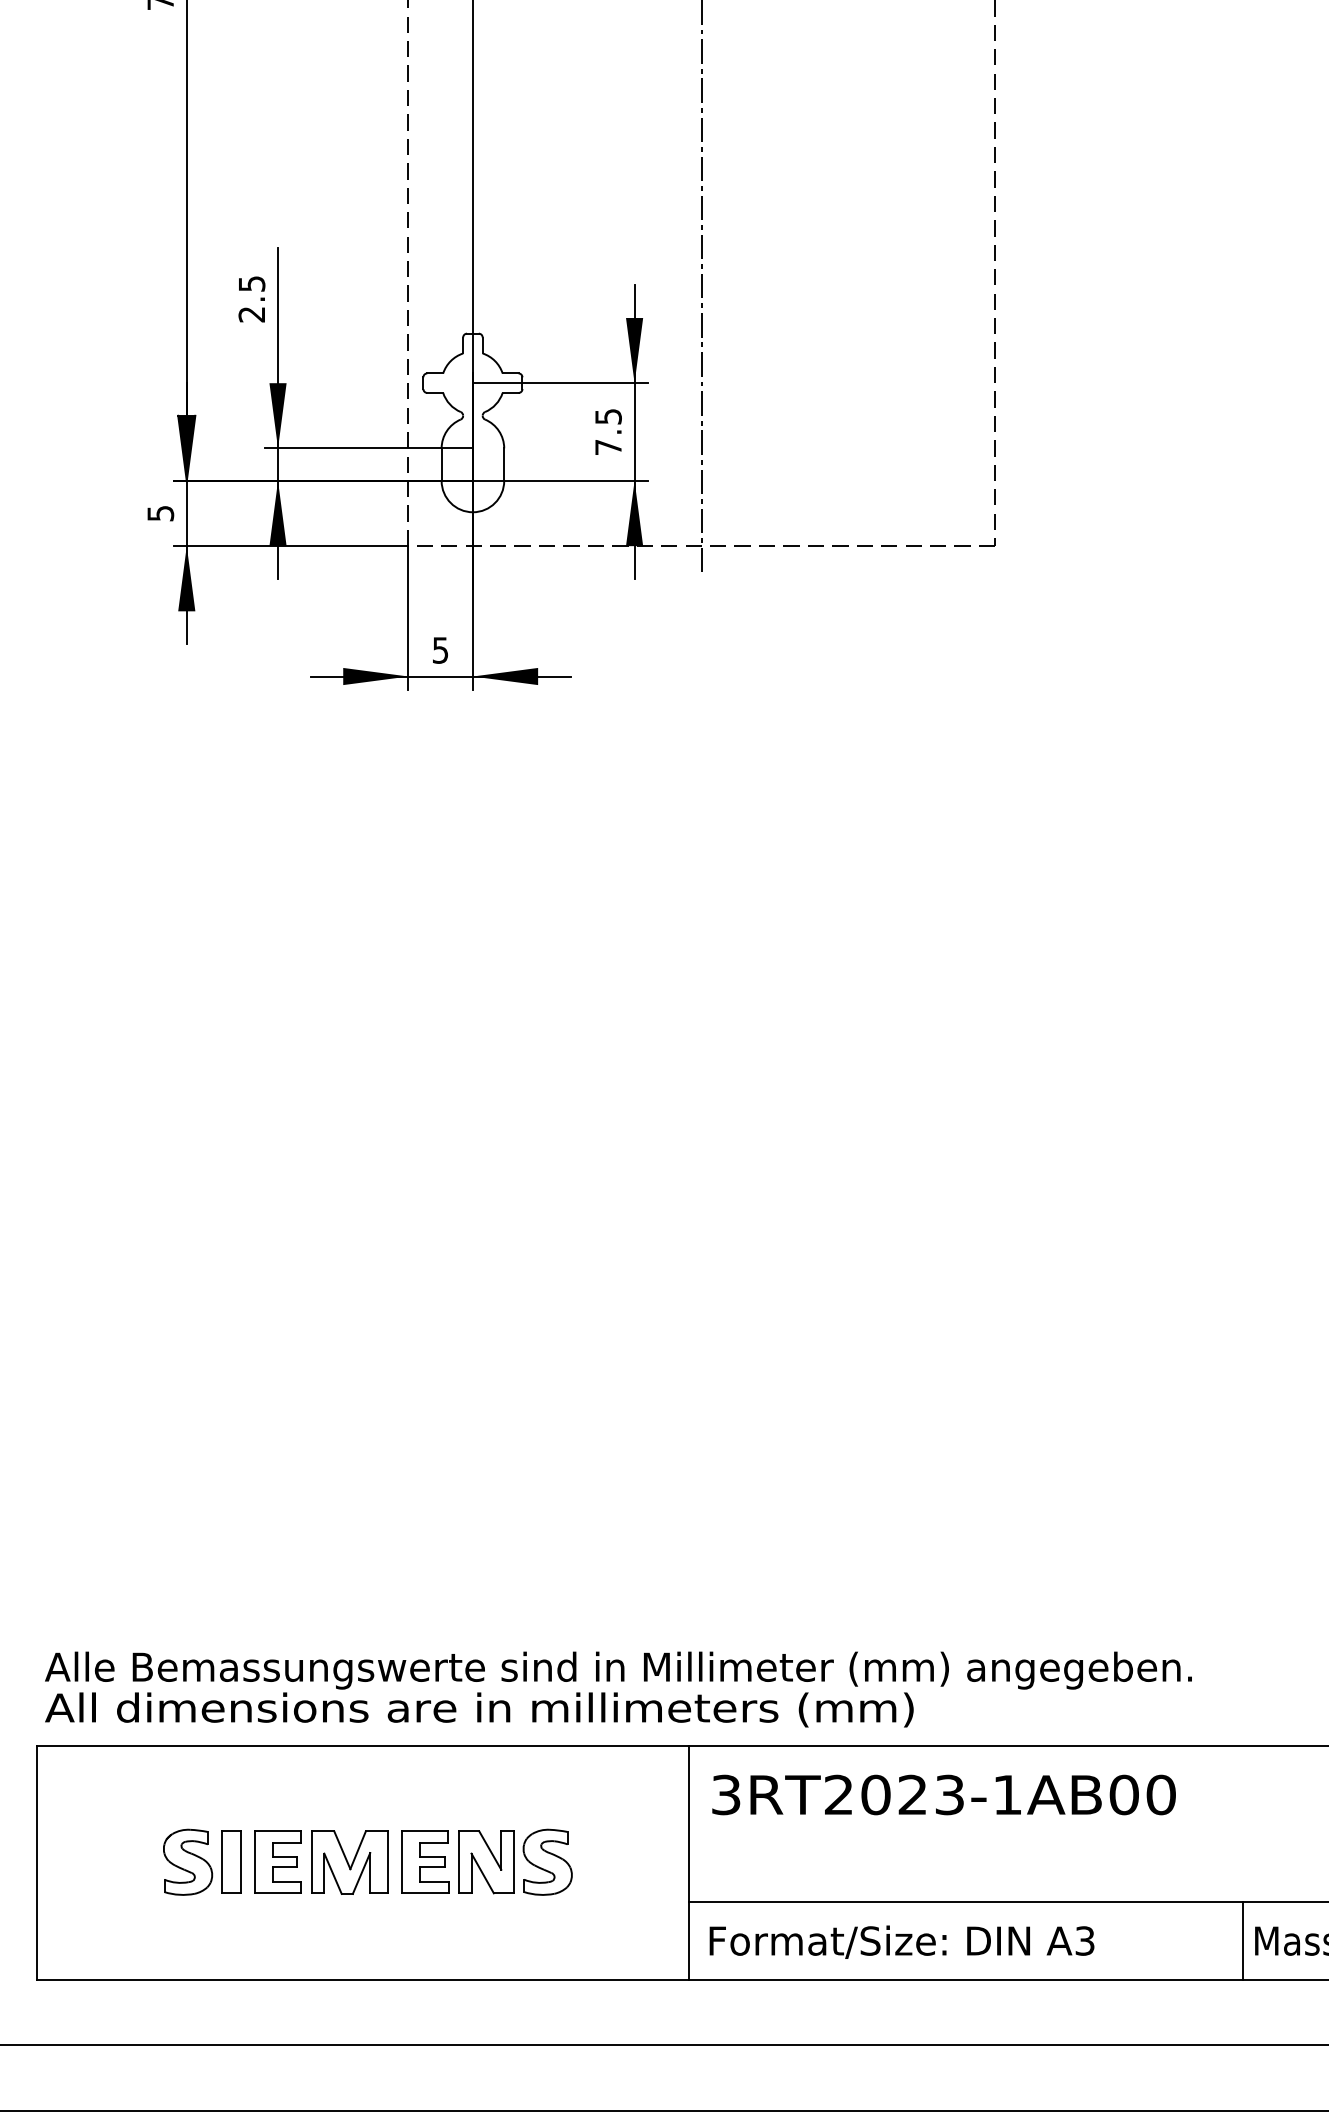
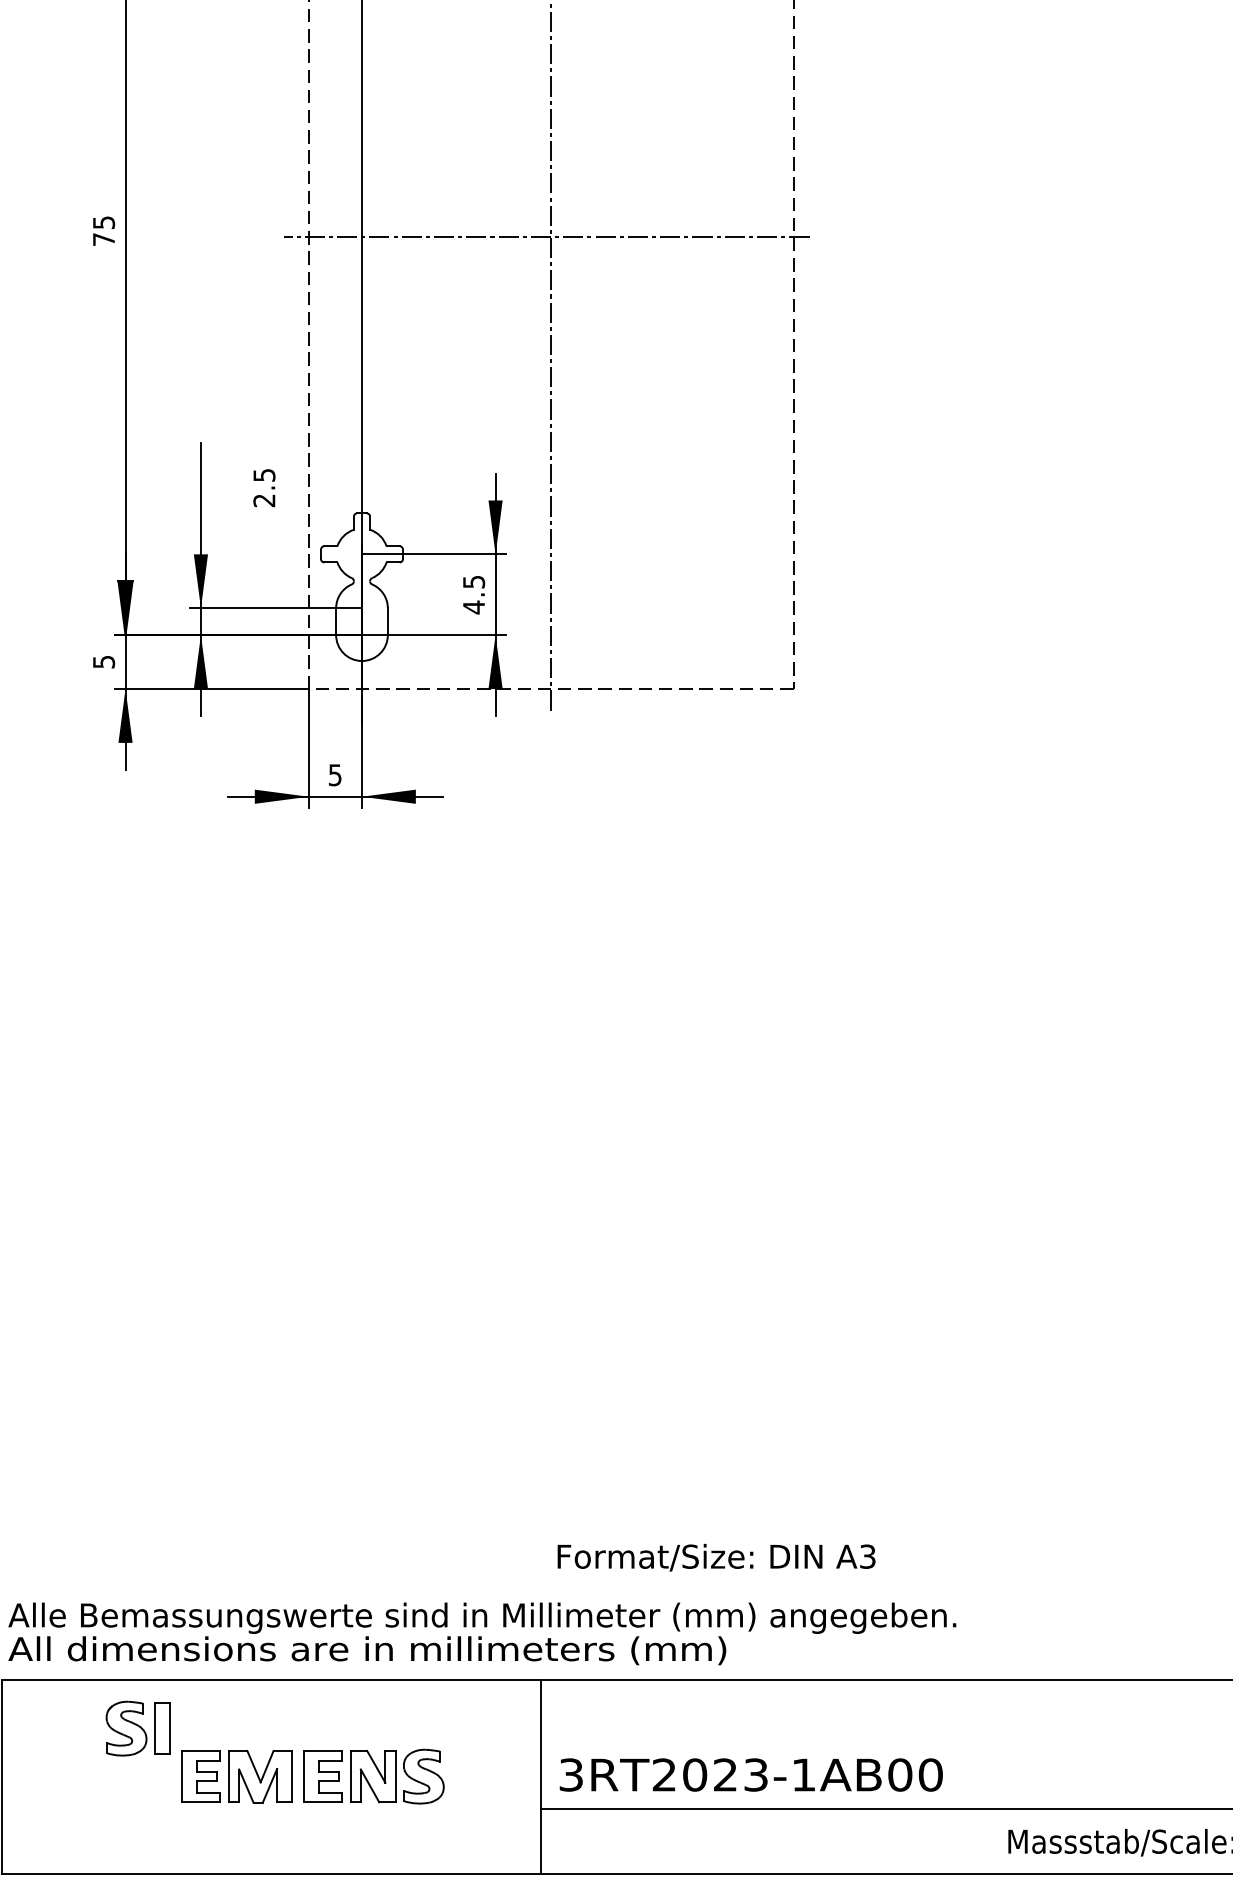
text: (252, 299) -> (264, 488), moved
text: (607, 447) -> (473, 607), 7.5 -> 4.5
text: (943, 1794) -> (750, 1774), moved
part: (201, 1862) -> (137, 1728), moved
line: (1243, 1940) -> (998, 1841), removed
text: (901, 1941) -> (716, 1557), moved

